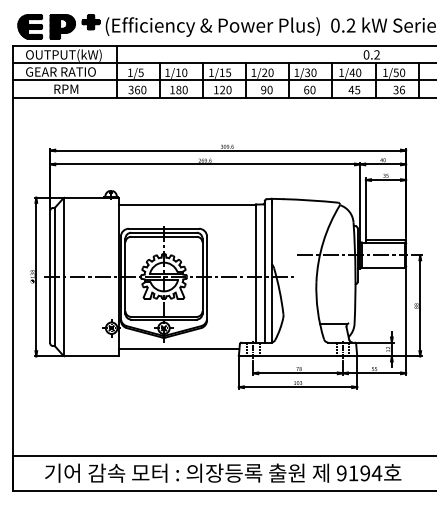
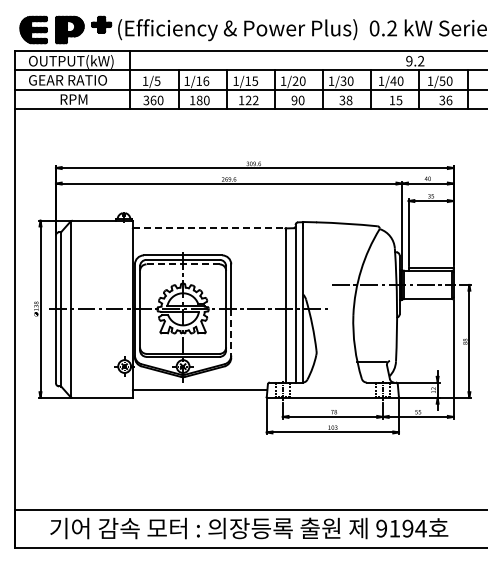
text: (366, 55) -> (409, 61), 0.2 -> 9.2
text: (184, 72) -> (206, 80), 1/10 -> 1/16
text: (228, 90) -> (255, 100), 120 -> 122
text: (309, 90) -> (345, 100), 60 -> 38
text: (351, 90) -> (392, 100), 45 -> 15
line: (187, 204) -> (209, 228), solid -> dashed
line: (164, 236) -> (183, 264), solid -> dashed
line: (207, 299) -> (231, 334), solid -> dashed

